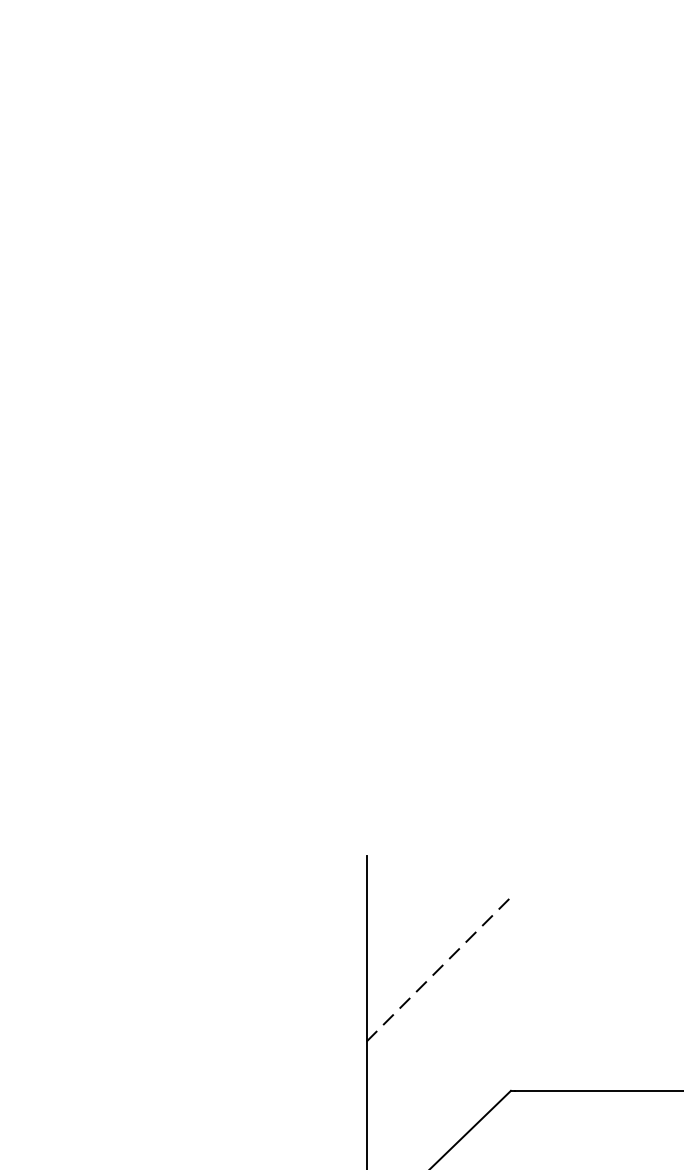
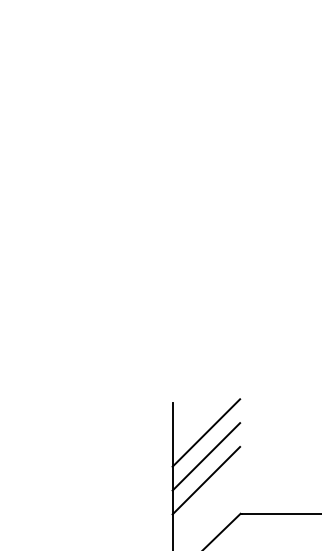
line: (438, 918) -> (206, 432), added
line: (438, 969) -> (206, 456), dashed -> solid
line: (438, 1020) -> (206, 480), added

